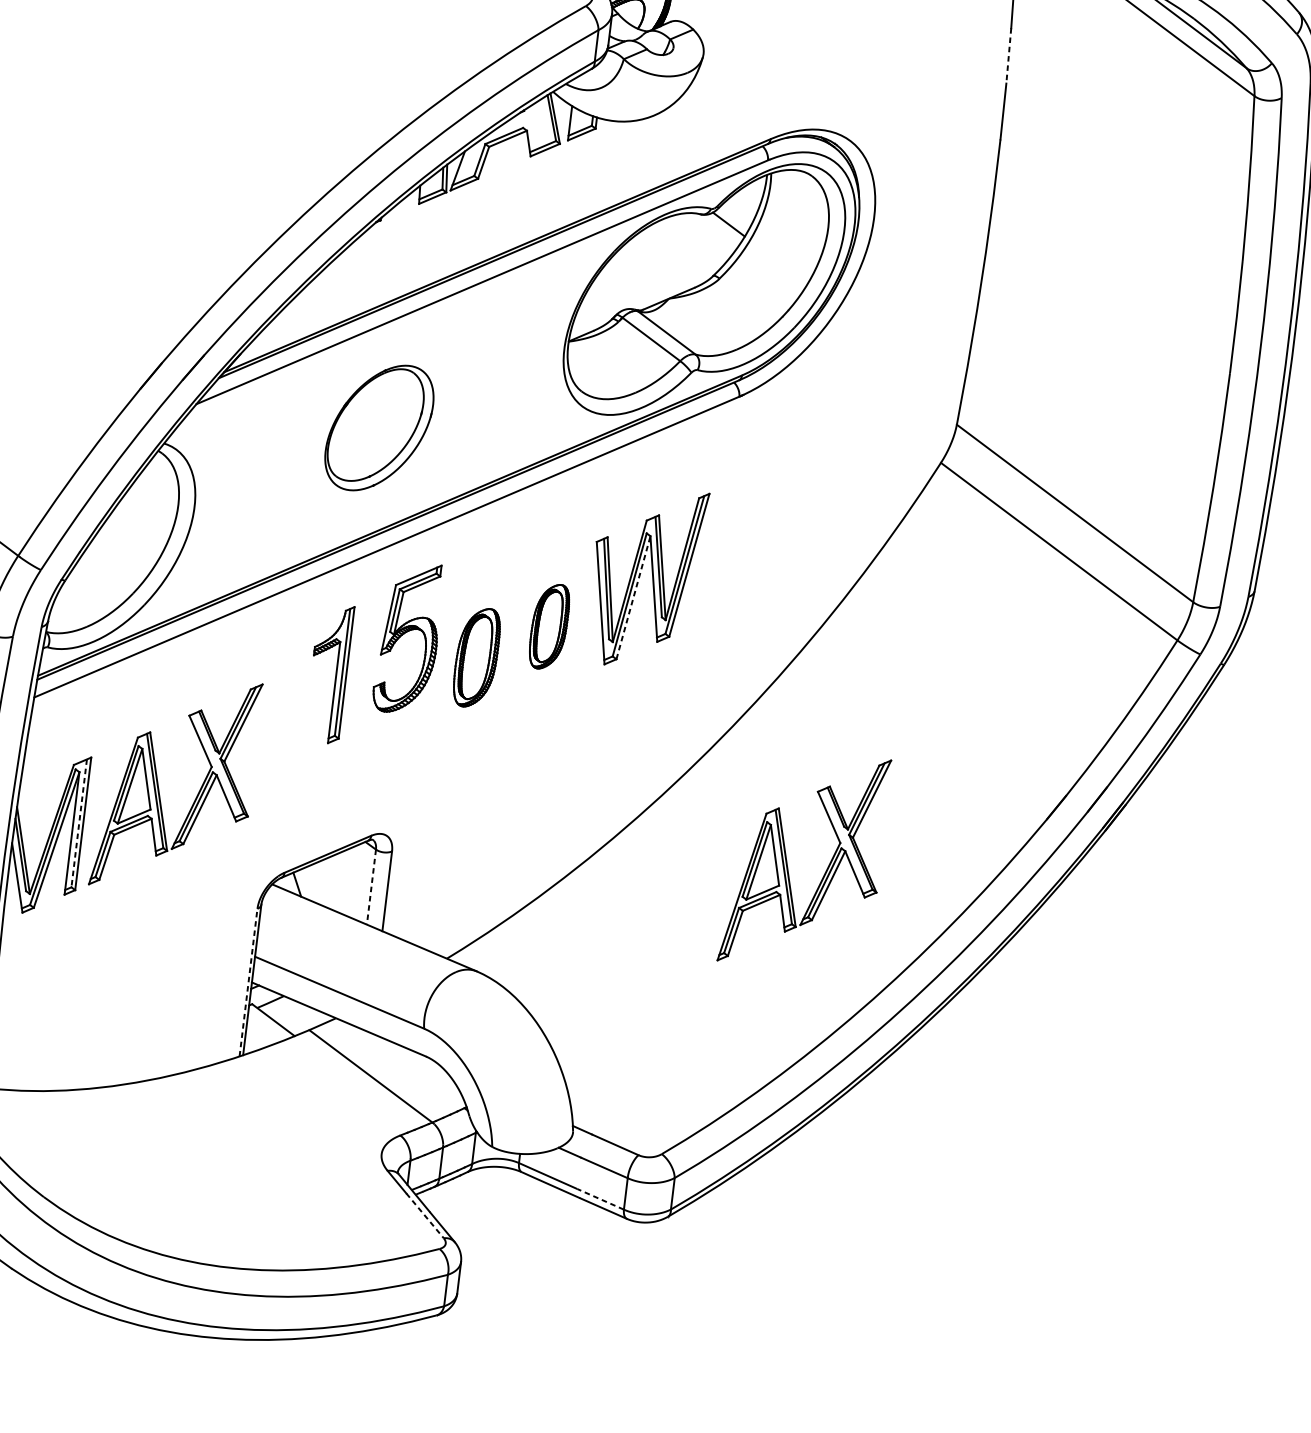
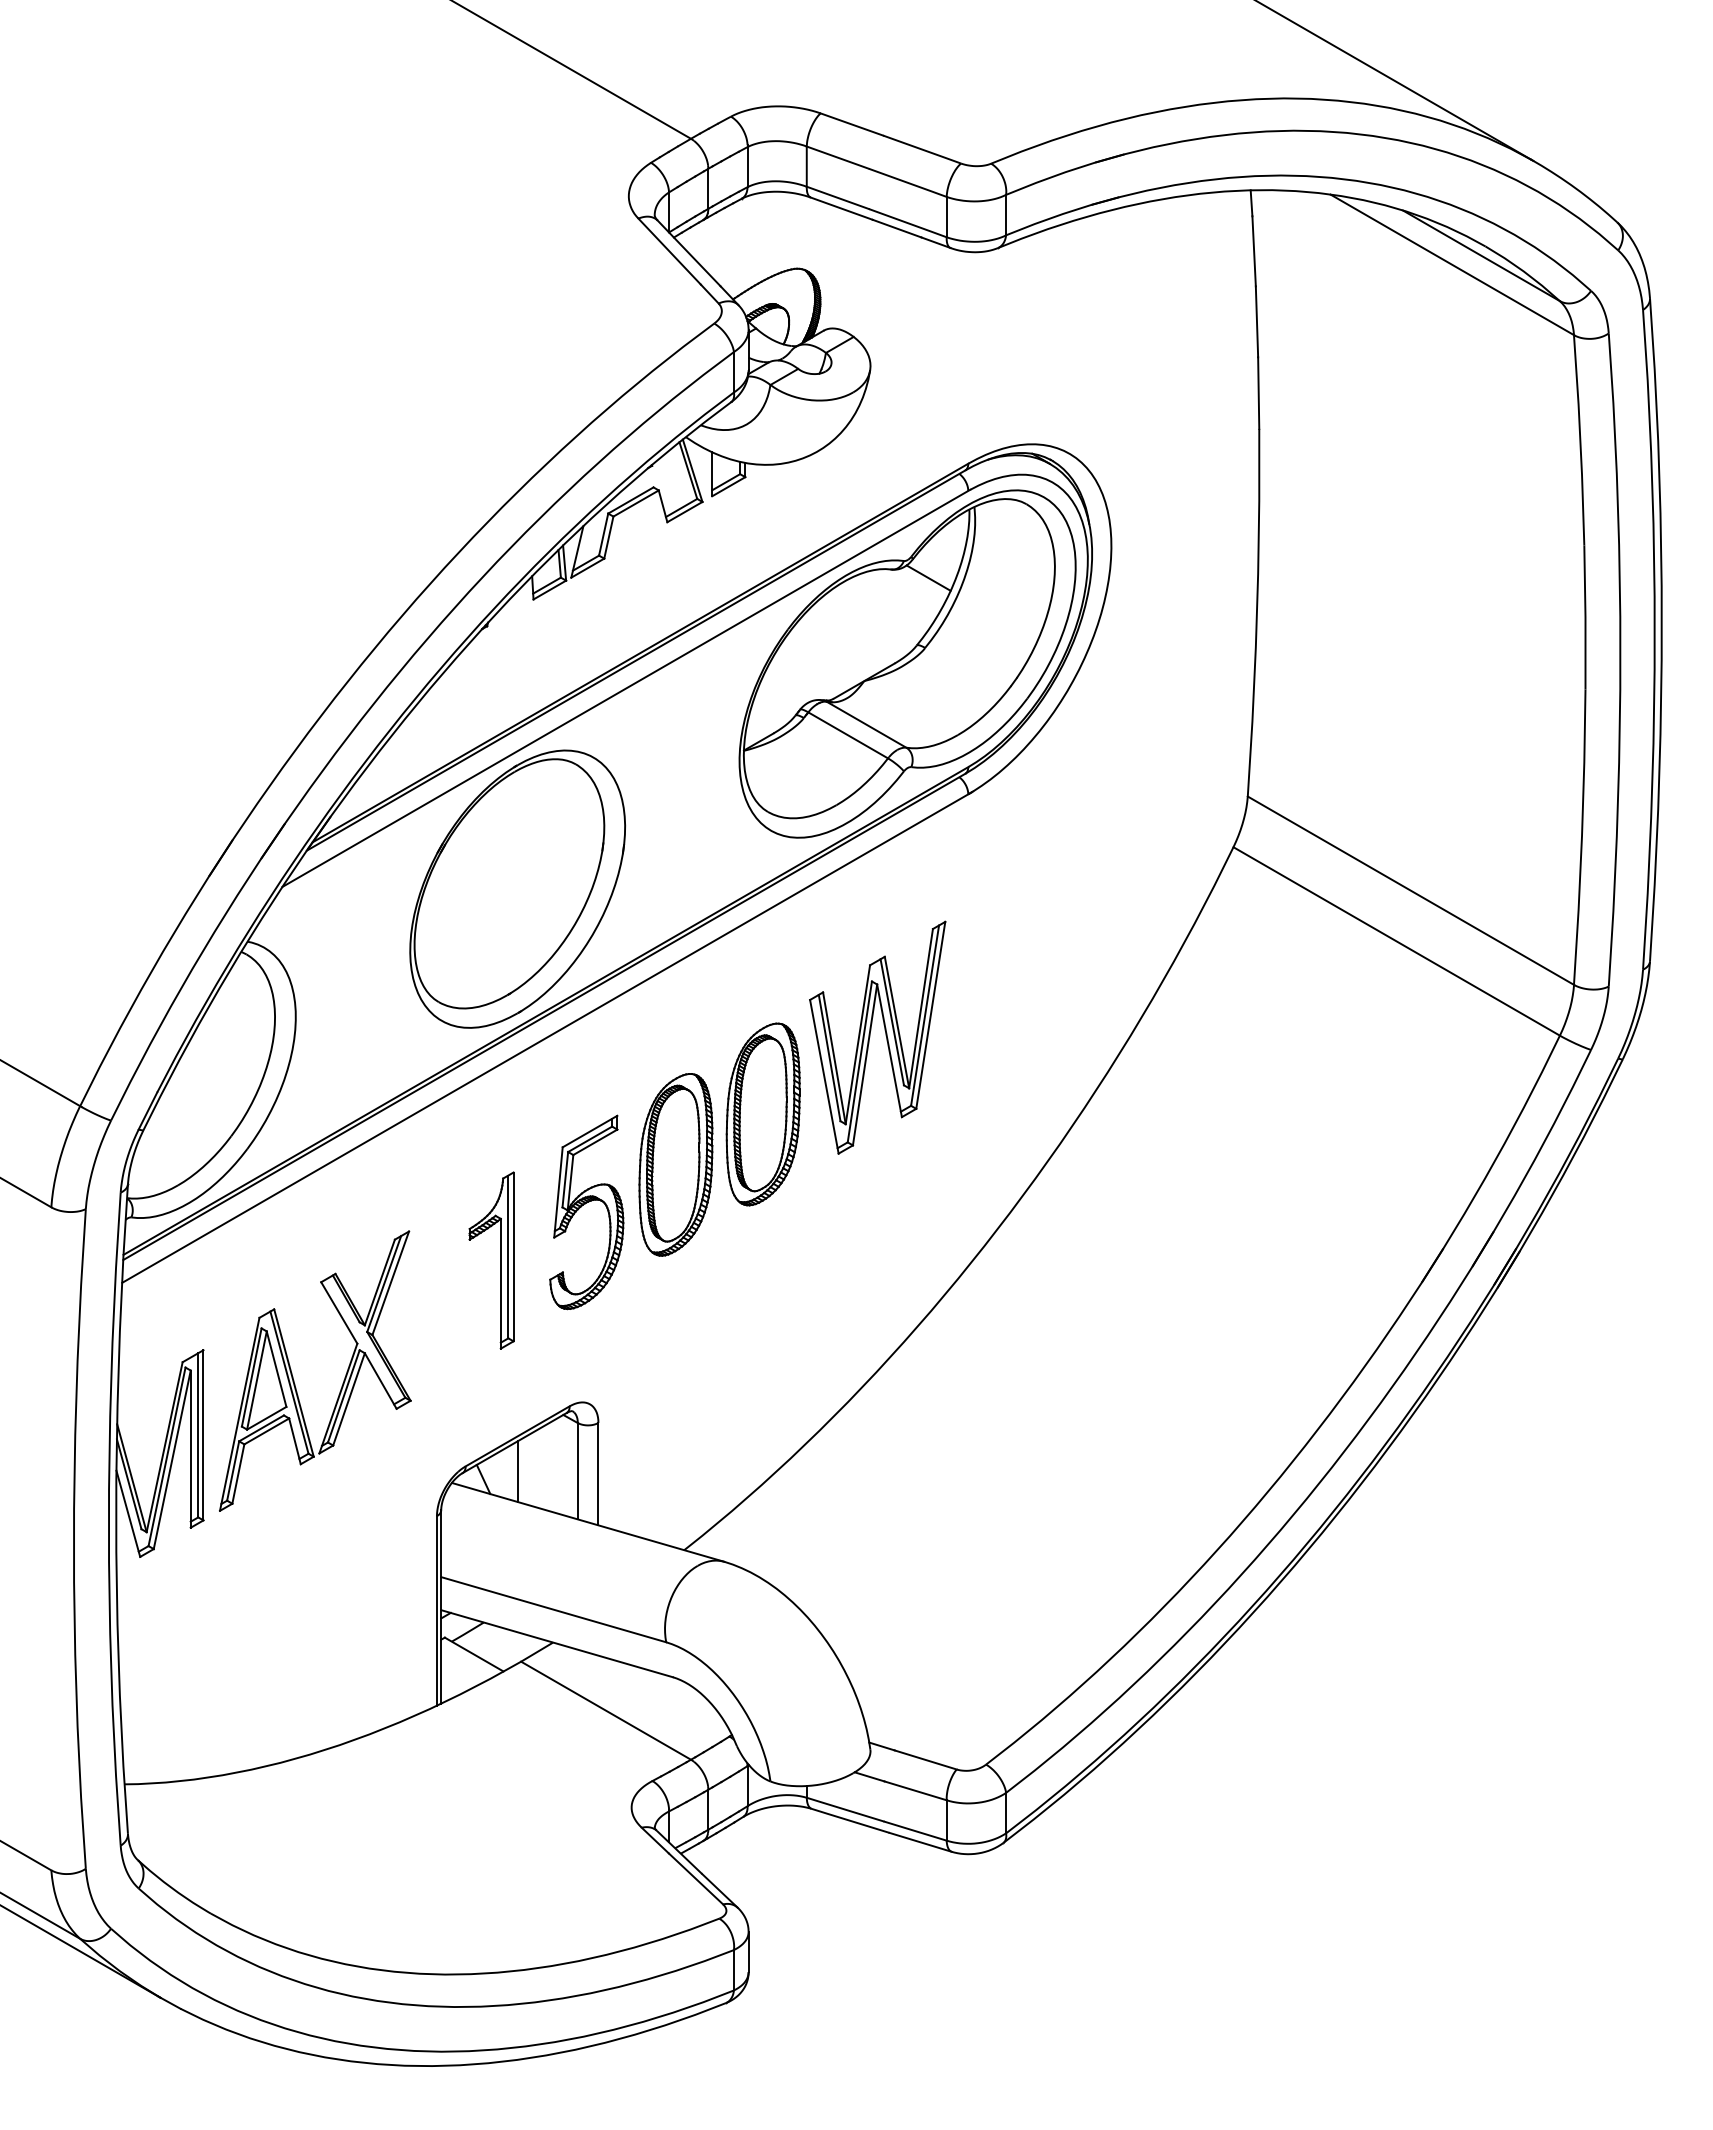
line: (1009, 56) -> (1257, 322), dashed -> solid
part: (379, 427) -> (517, 888), size x1.67
line: (633, 597) -> (865, 1064), dashed -> solid
part: (548, 626) -> (762, 1114), size x1.67
part: (405, 633) -> (581, 1207), moved
part: (476, 657) -> (675, 1164), size x1.43
part: (336, 674) -> (500, 1260), moved
line: (79, 823) -> (198, 1435), dashed -> solid
part: (787, 862) -> (1100, 1376), removed
line: (324, 881) -> (517, 1471), added
line: (371, 887) -> (577, 1471), dashed -> solid
line: (248, 982) -> (436, 1610), dashed -> solid
line: (600, 1199) -> (915, 1831), dashed -> solid
line: (425, 1216) -> (696, 1879), dashed -> solid

